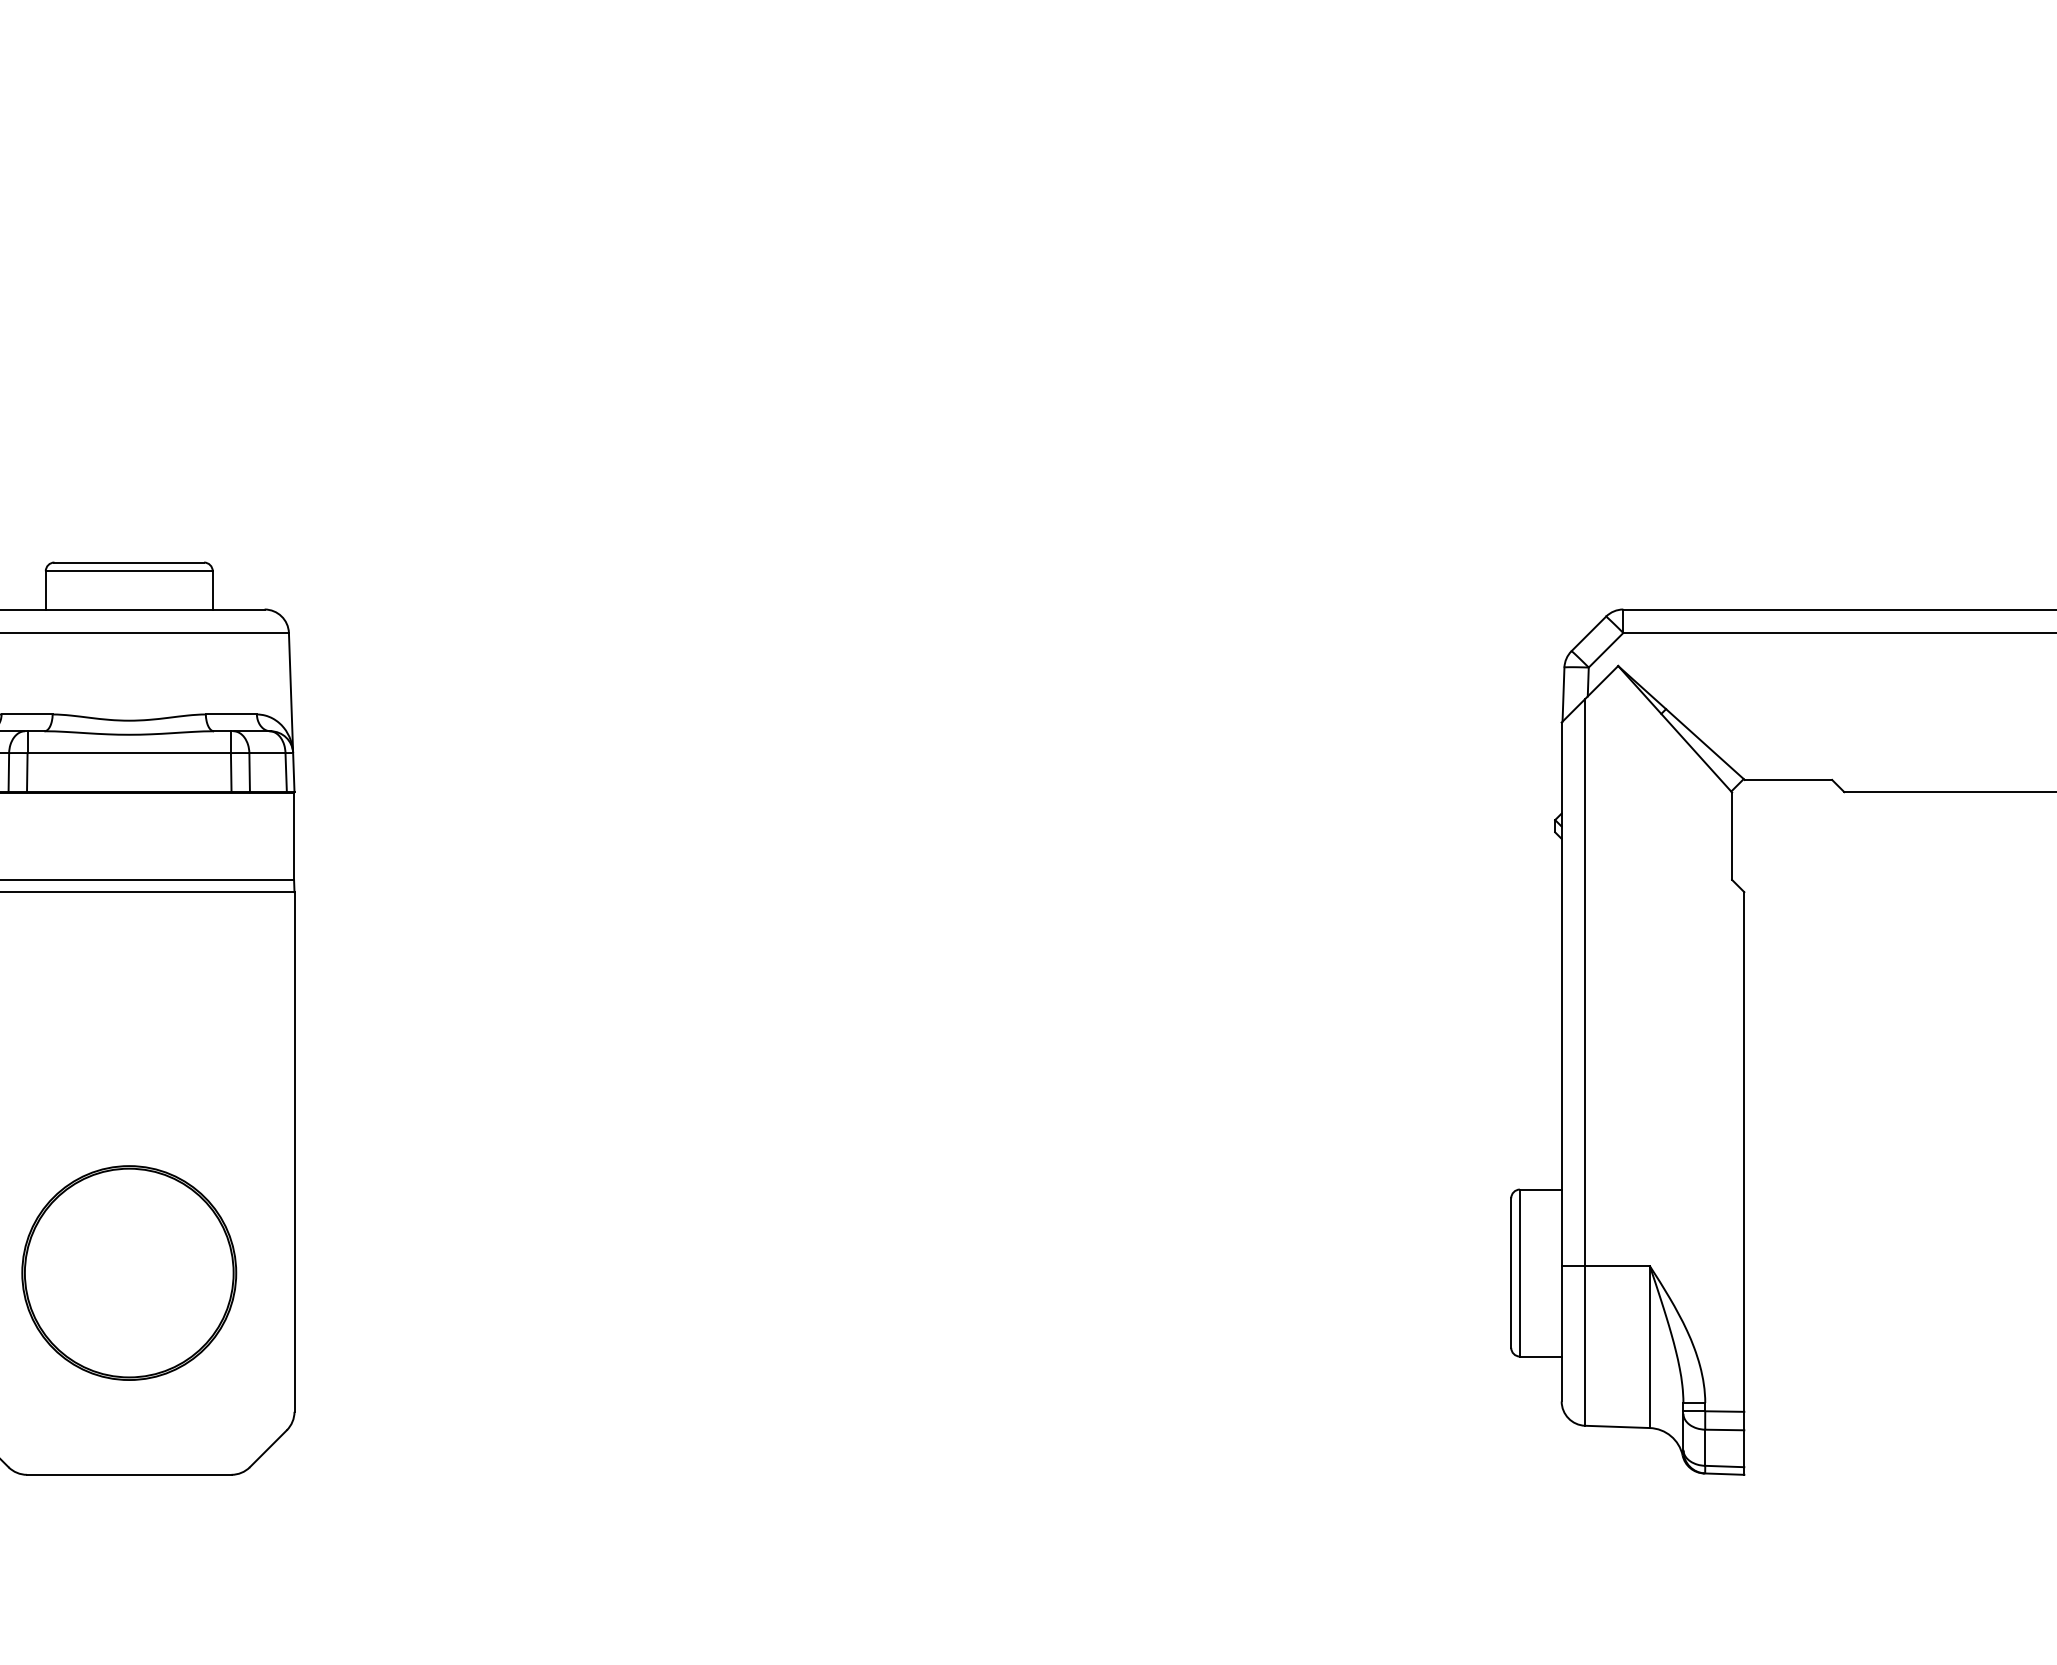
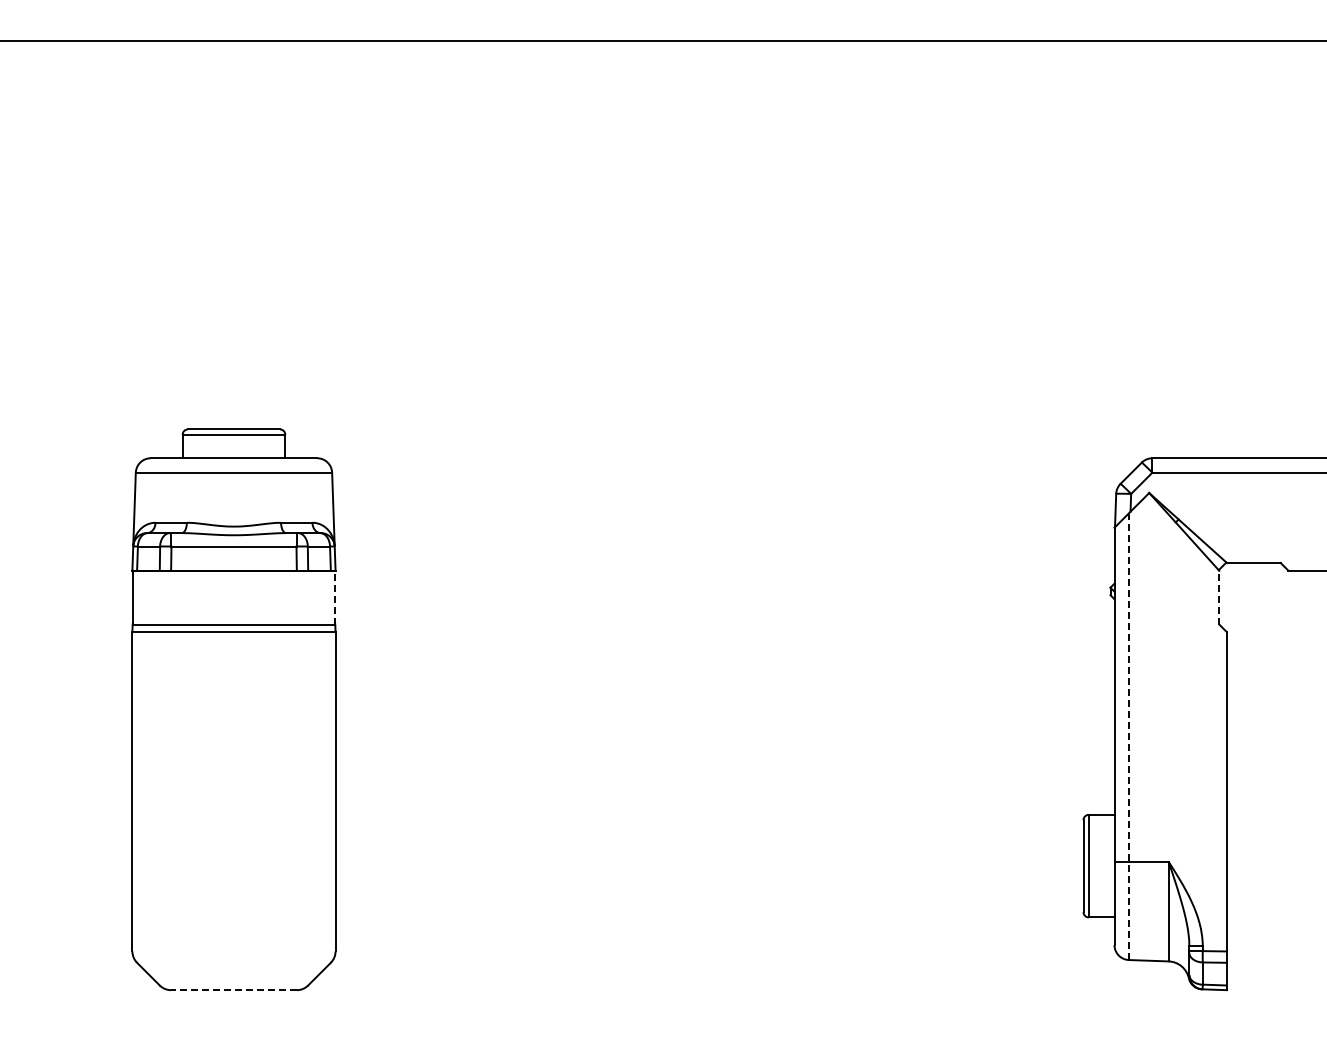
line: (294, 836) -> (335, 597), solid -> dashed
line: (1732, 836) -> (1219, 597), solid -> dashed
line: (1584, 1062) -> (1128, 736), solid -> dashed
part: (128, 1271) -> (233, 865), removed
line: (128, 1475) -> (233, 990), solid -> dashed

